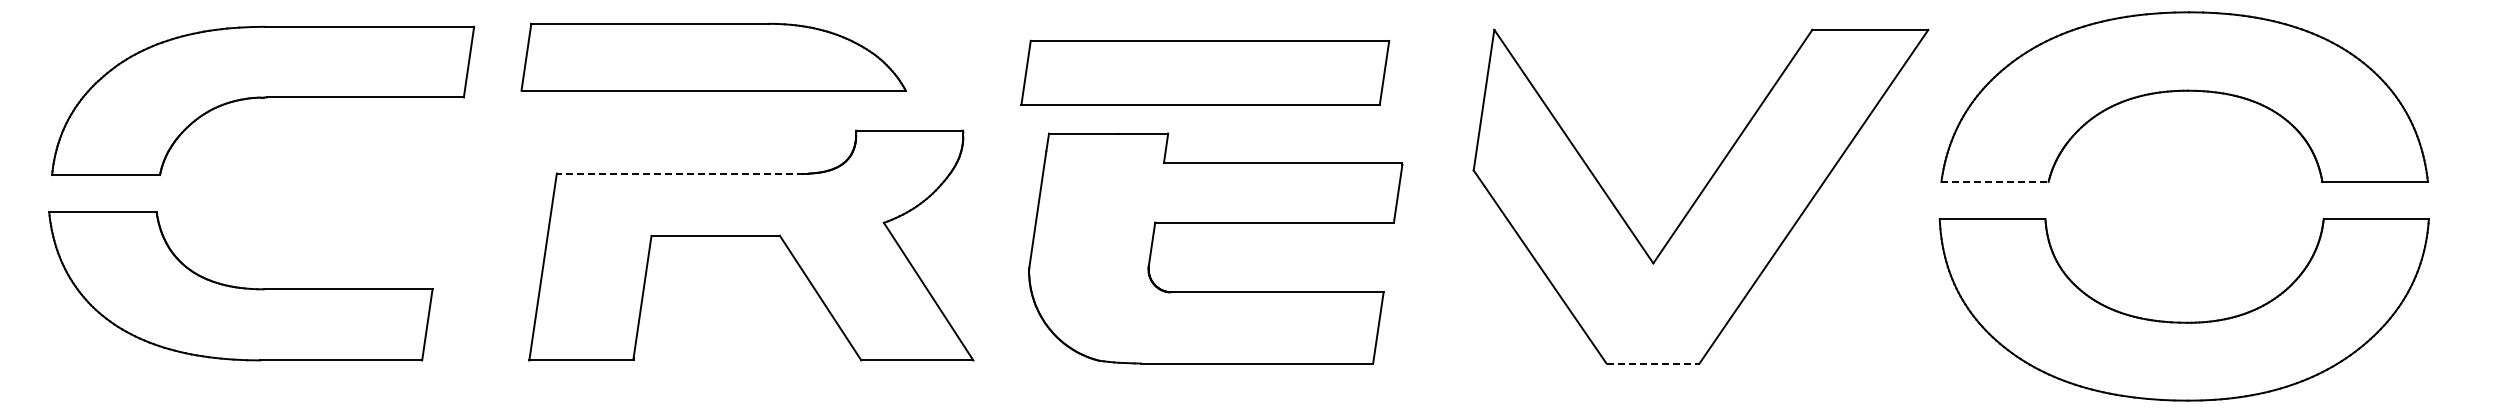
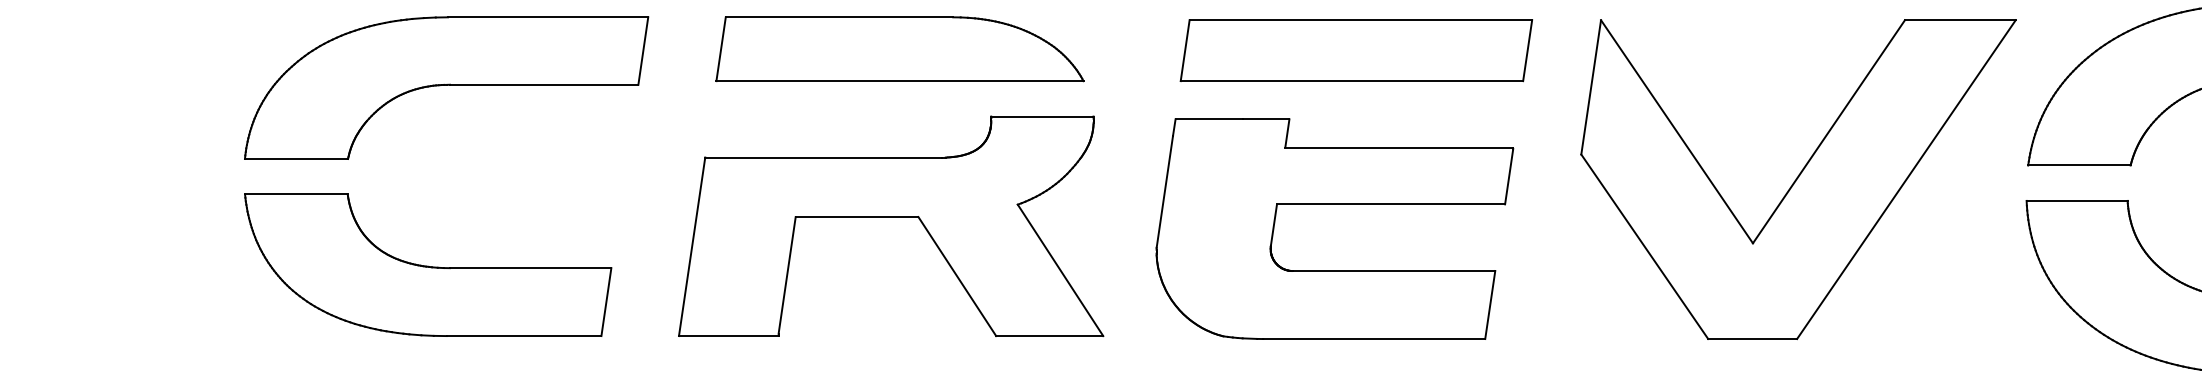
part: (713, 56) -> (899, 48), moved
part: (1205, 72) -> (1356, 50), moved
part: (263, 100) -> (446, 87), moved
line: (680, 173) -> (823, 157), dashed -> solid
line: (1995, 181) -> (2079, 165), dashed -> solid
part: (240, 286) -> (427, 265), moved
line: (1653, 363) -> (1753, 339), dashed -> solid

